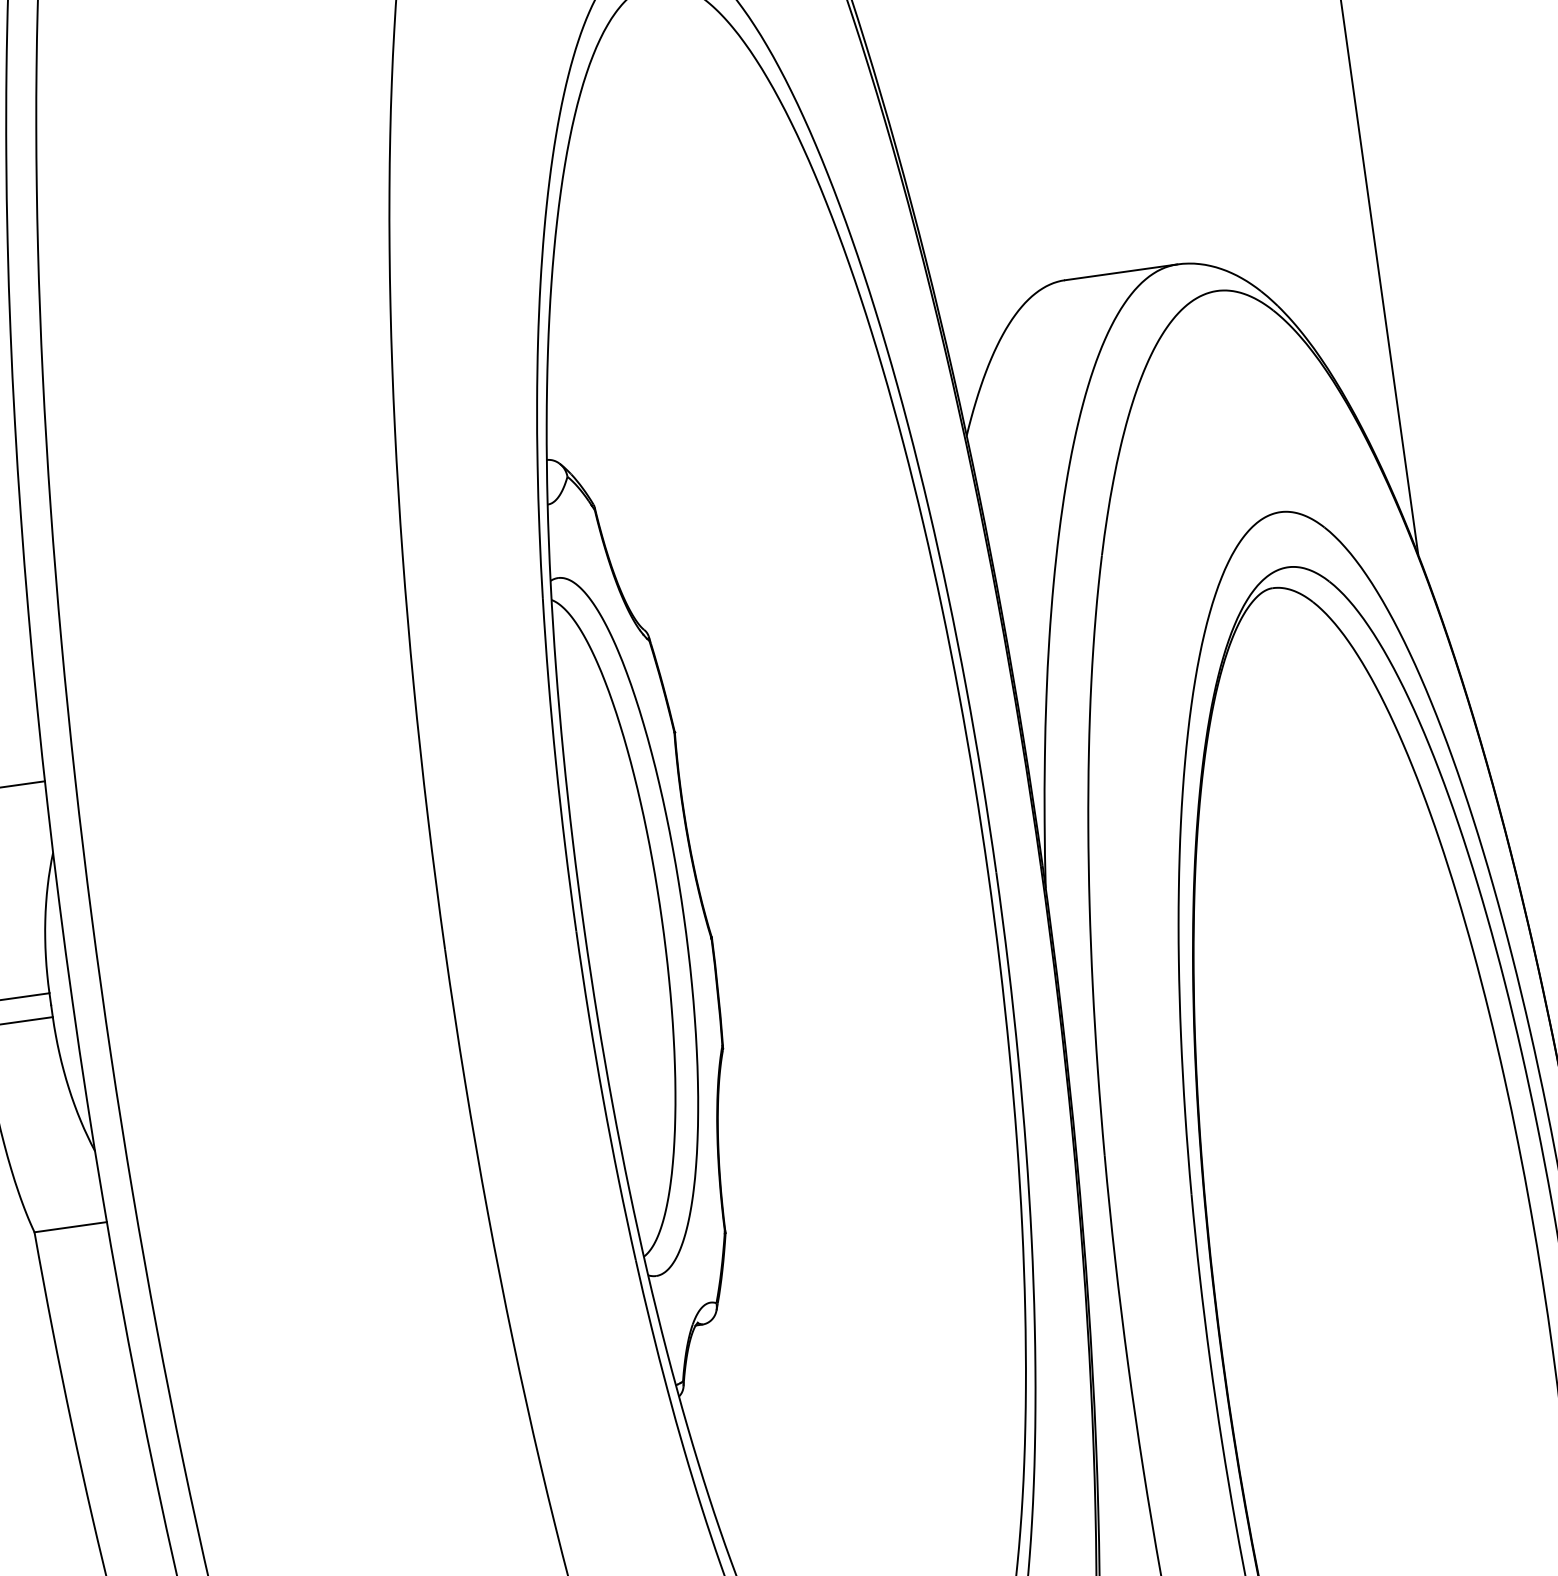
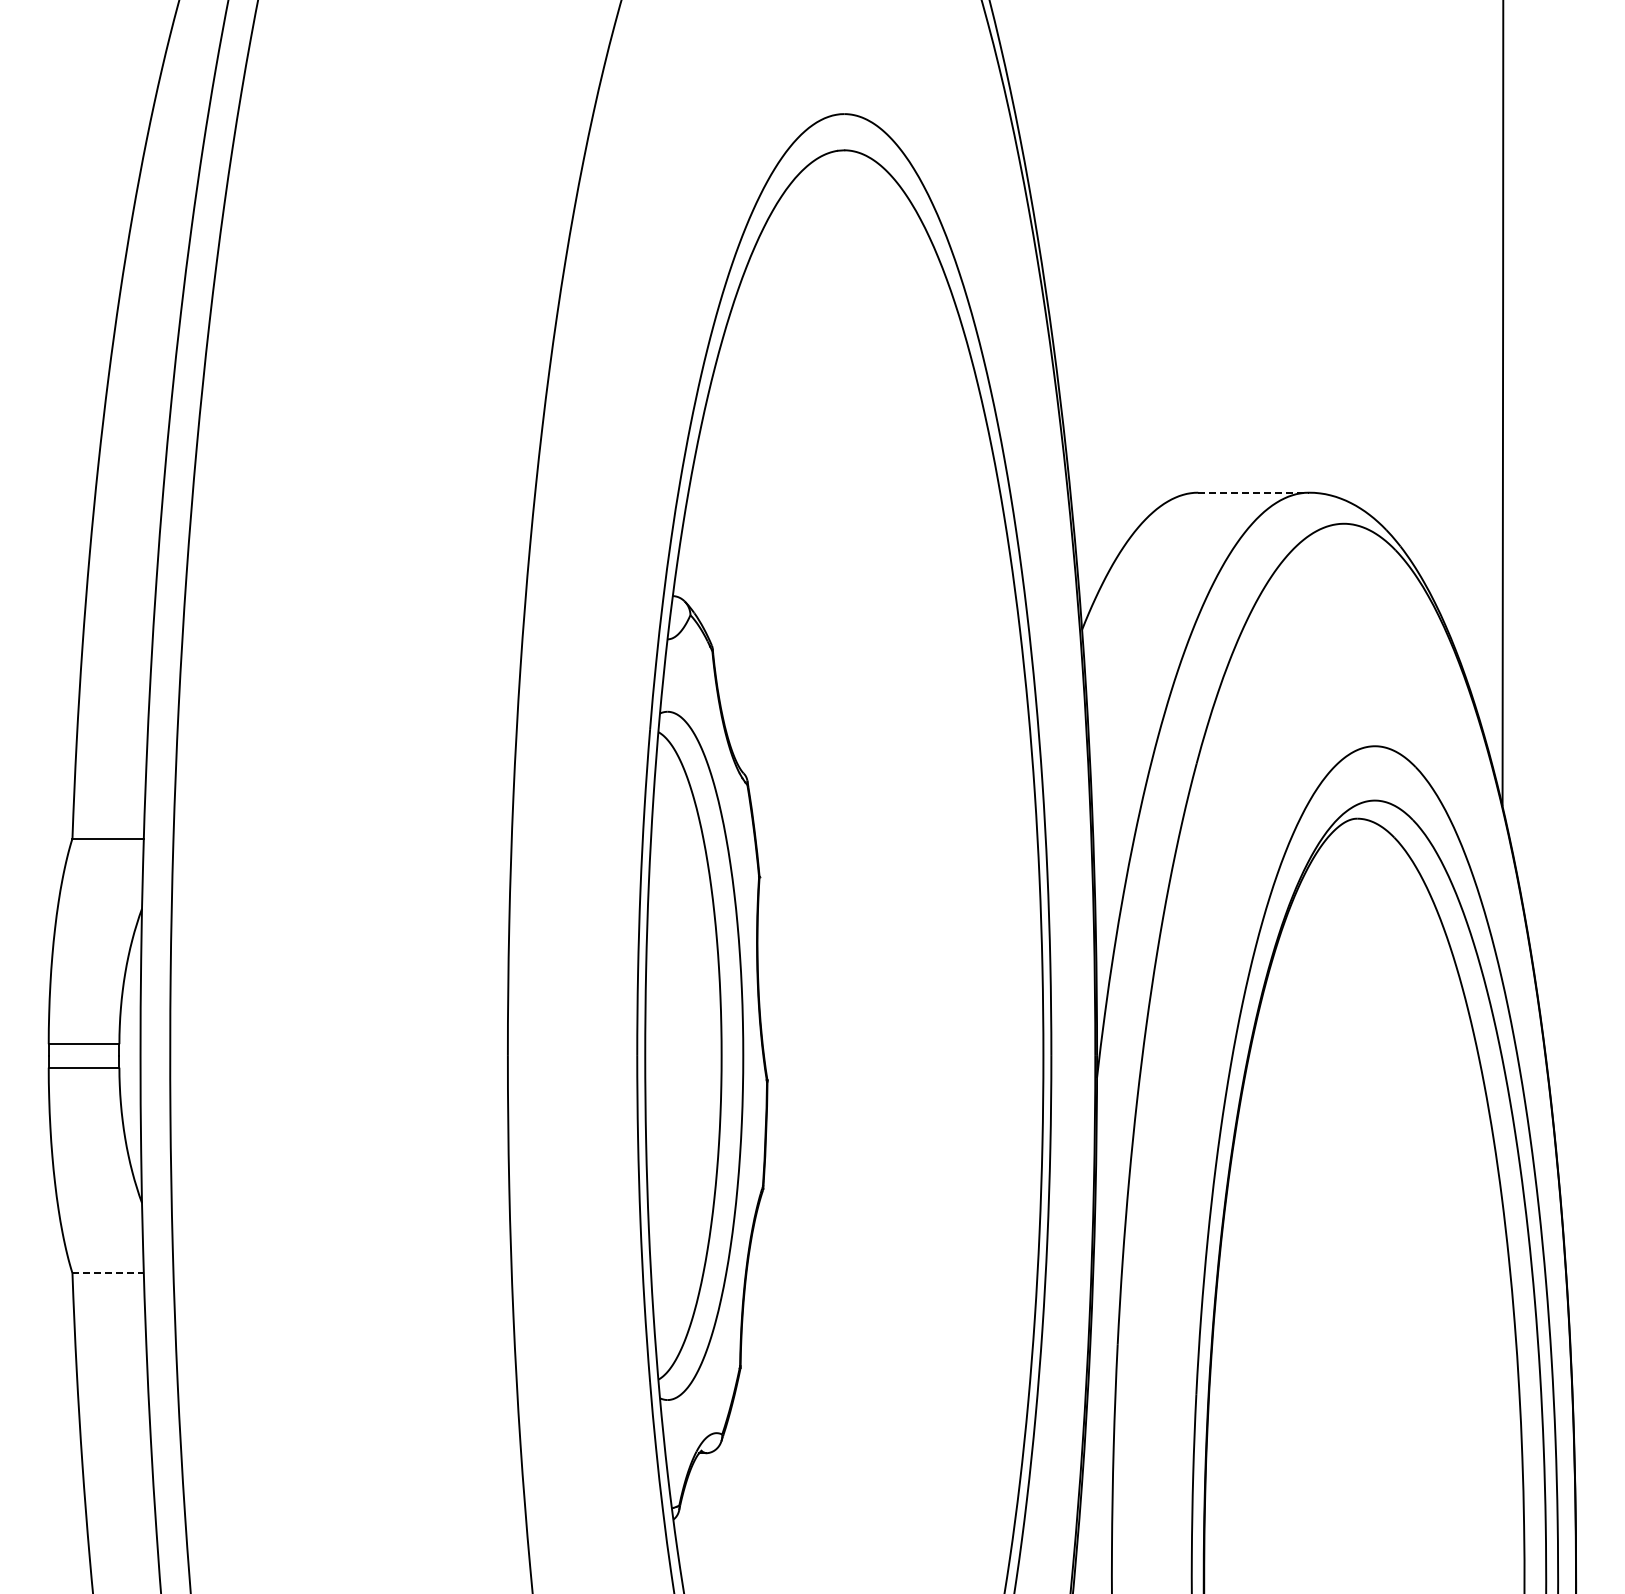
line: (1121, 272) -> (1254, 492), solid -> dashed
line: (71, 1227) -> (108, 1273), solid -> dashed

